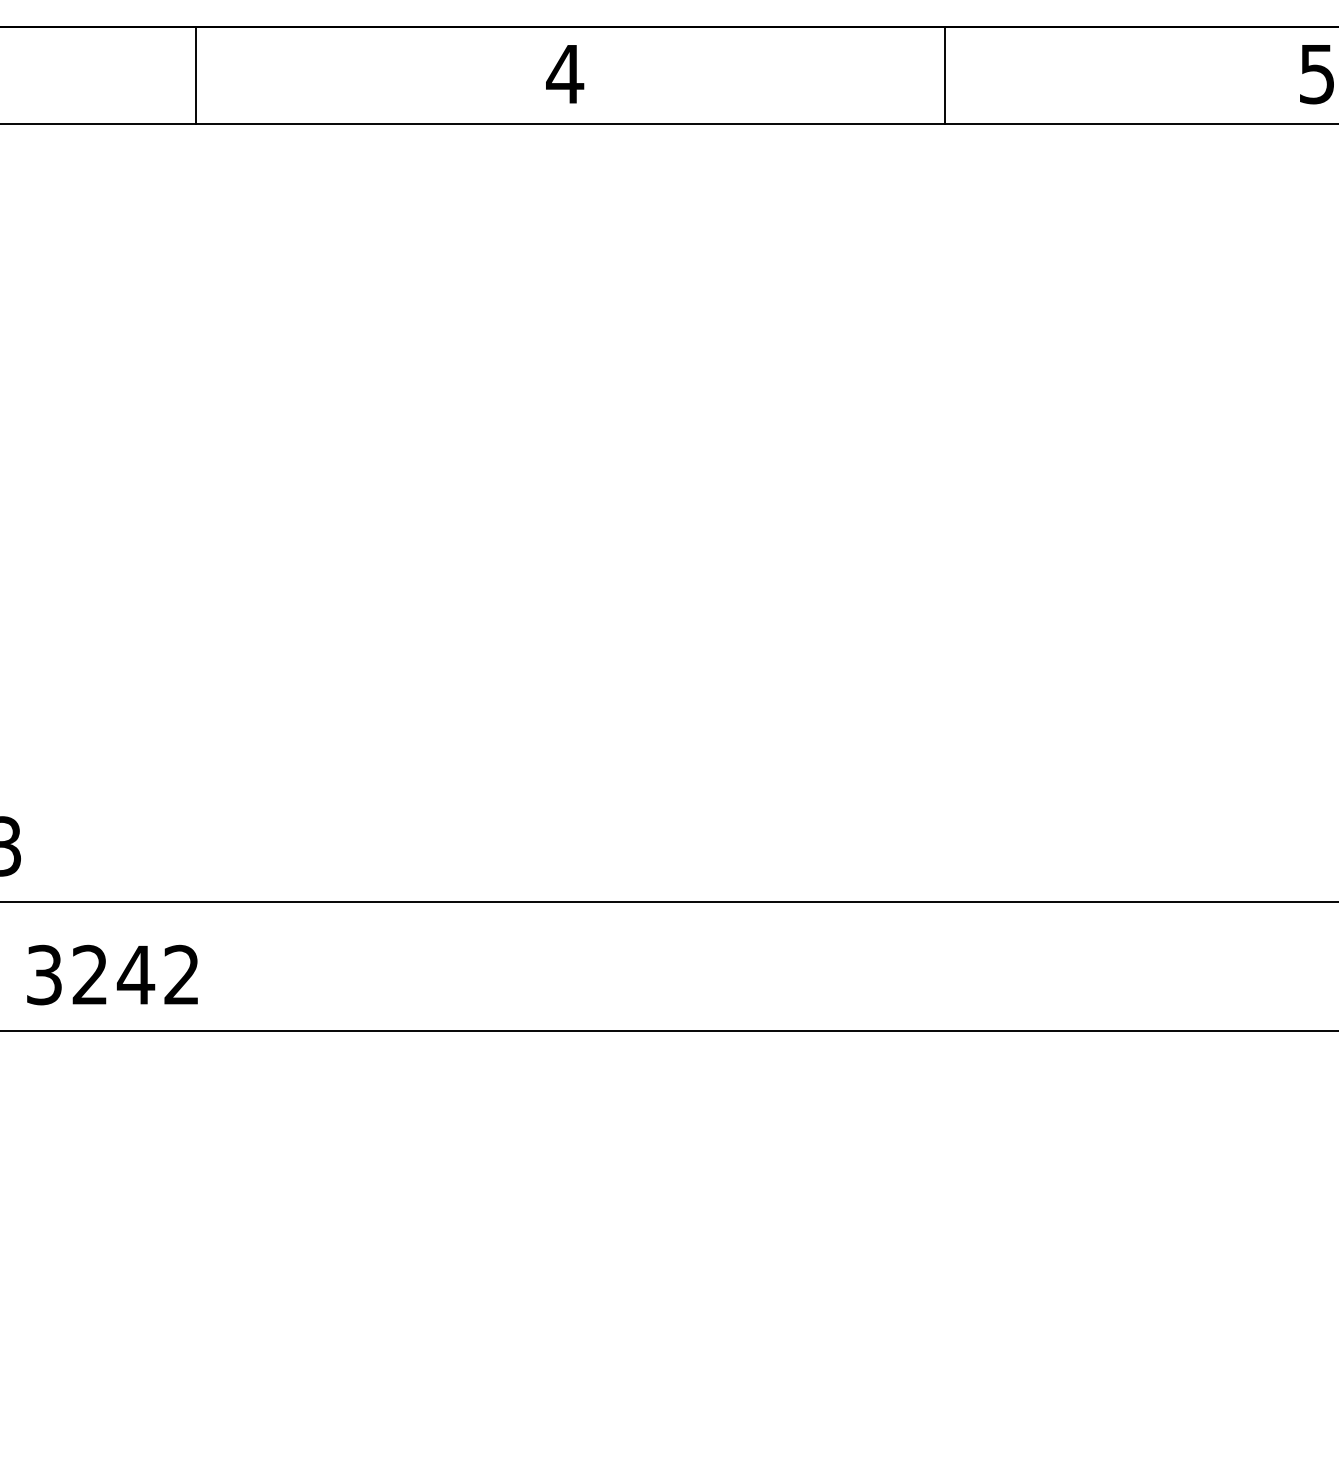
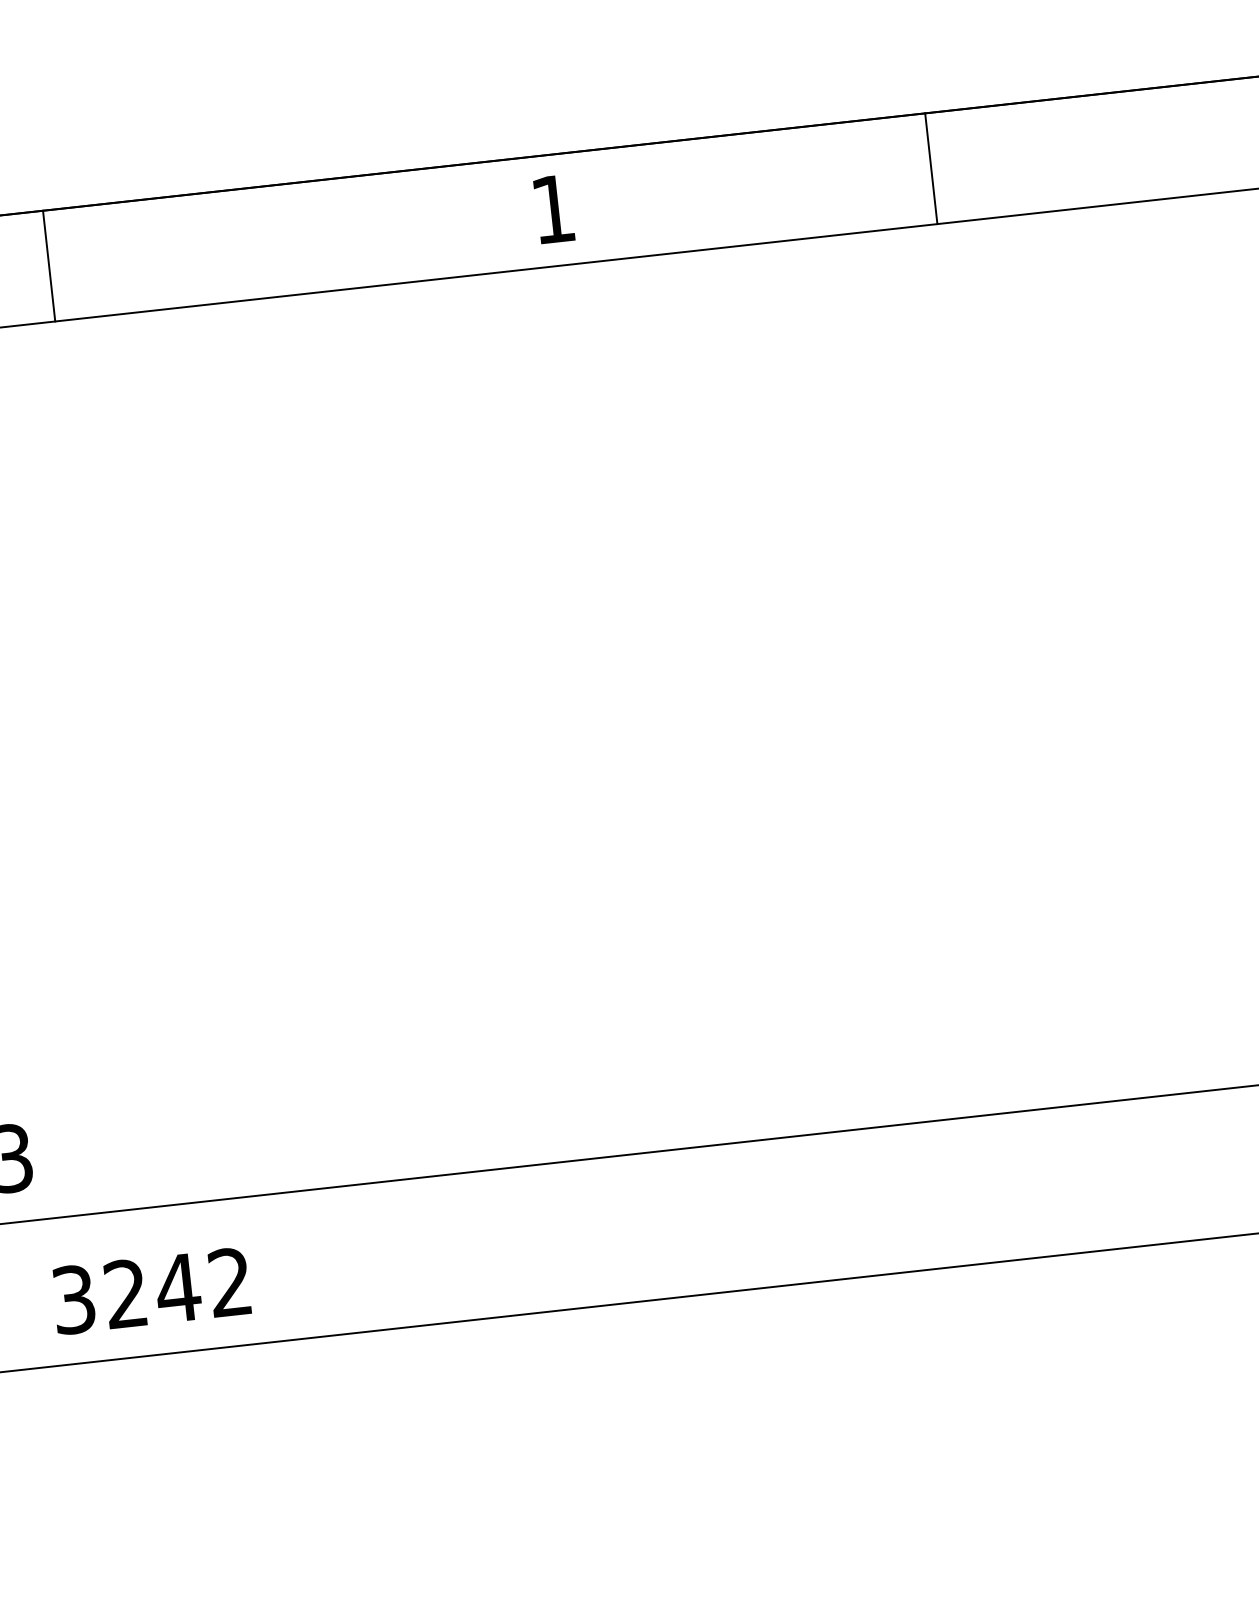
line: (195, 74) -> (48, 265), moved
text: (565, 74) -> (553, 209), 4 -> 1
line: (945, 74) -> (931, 167), moved

